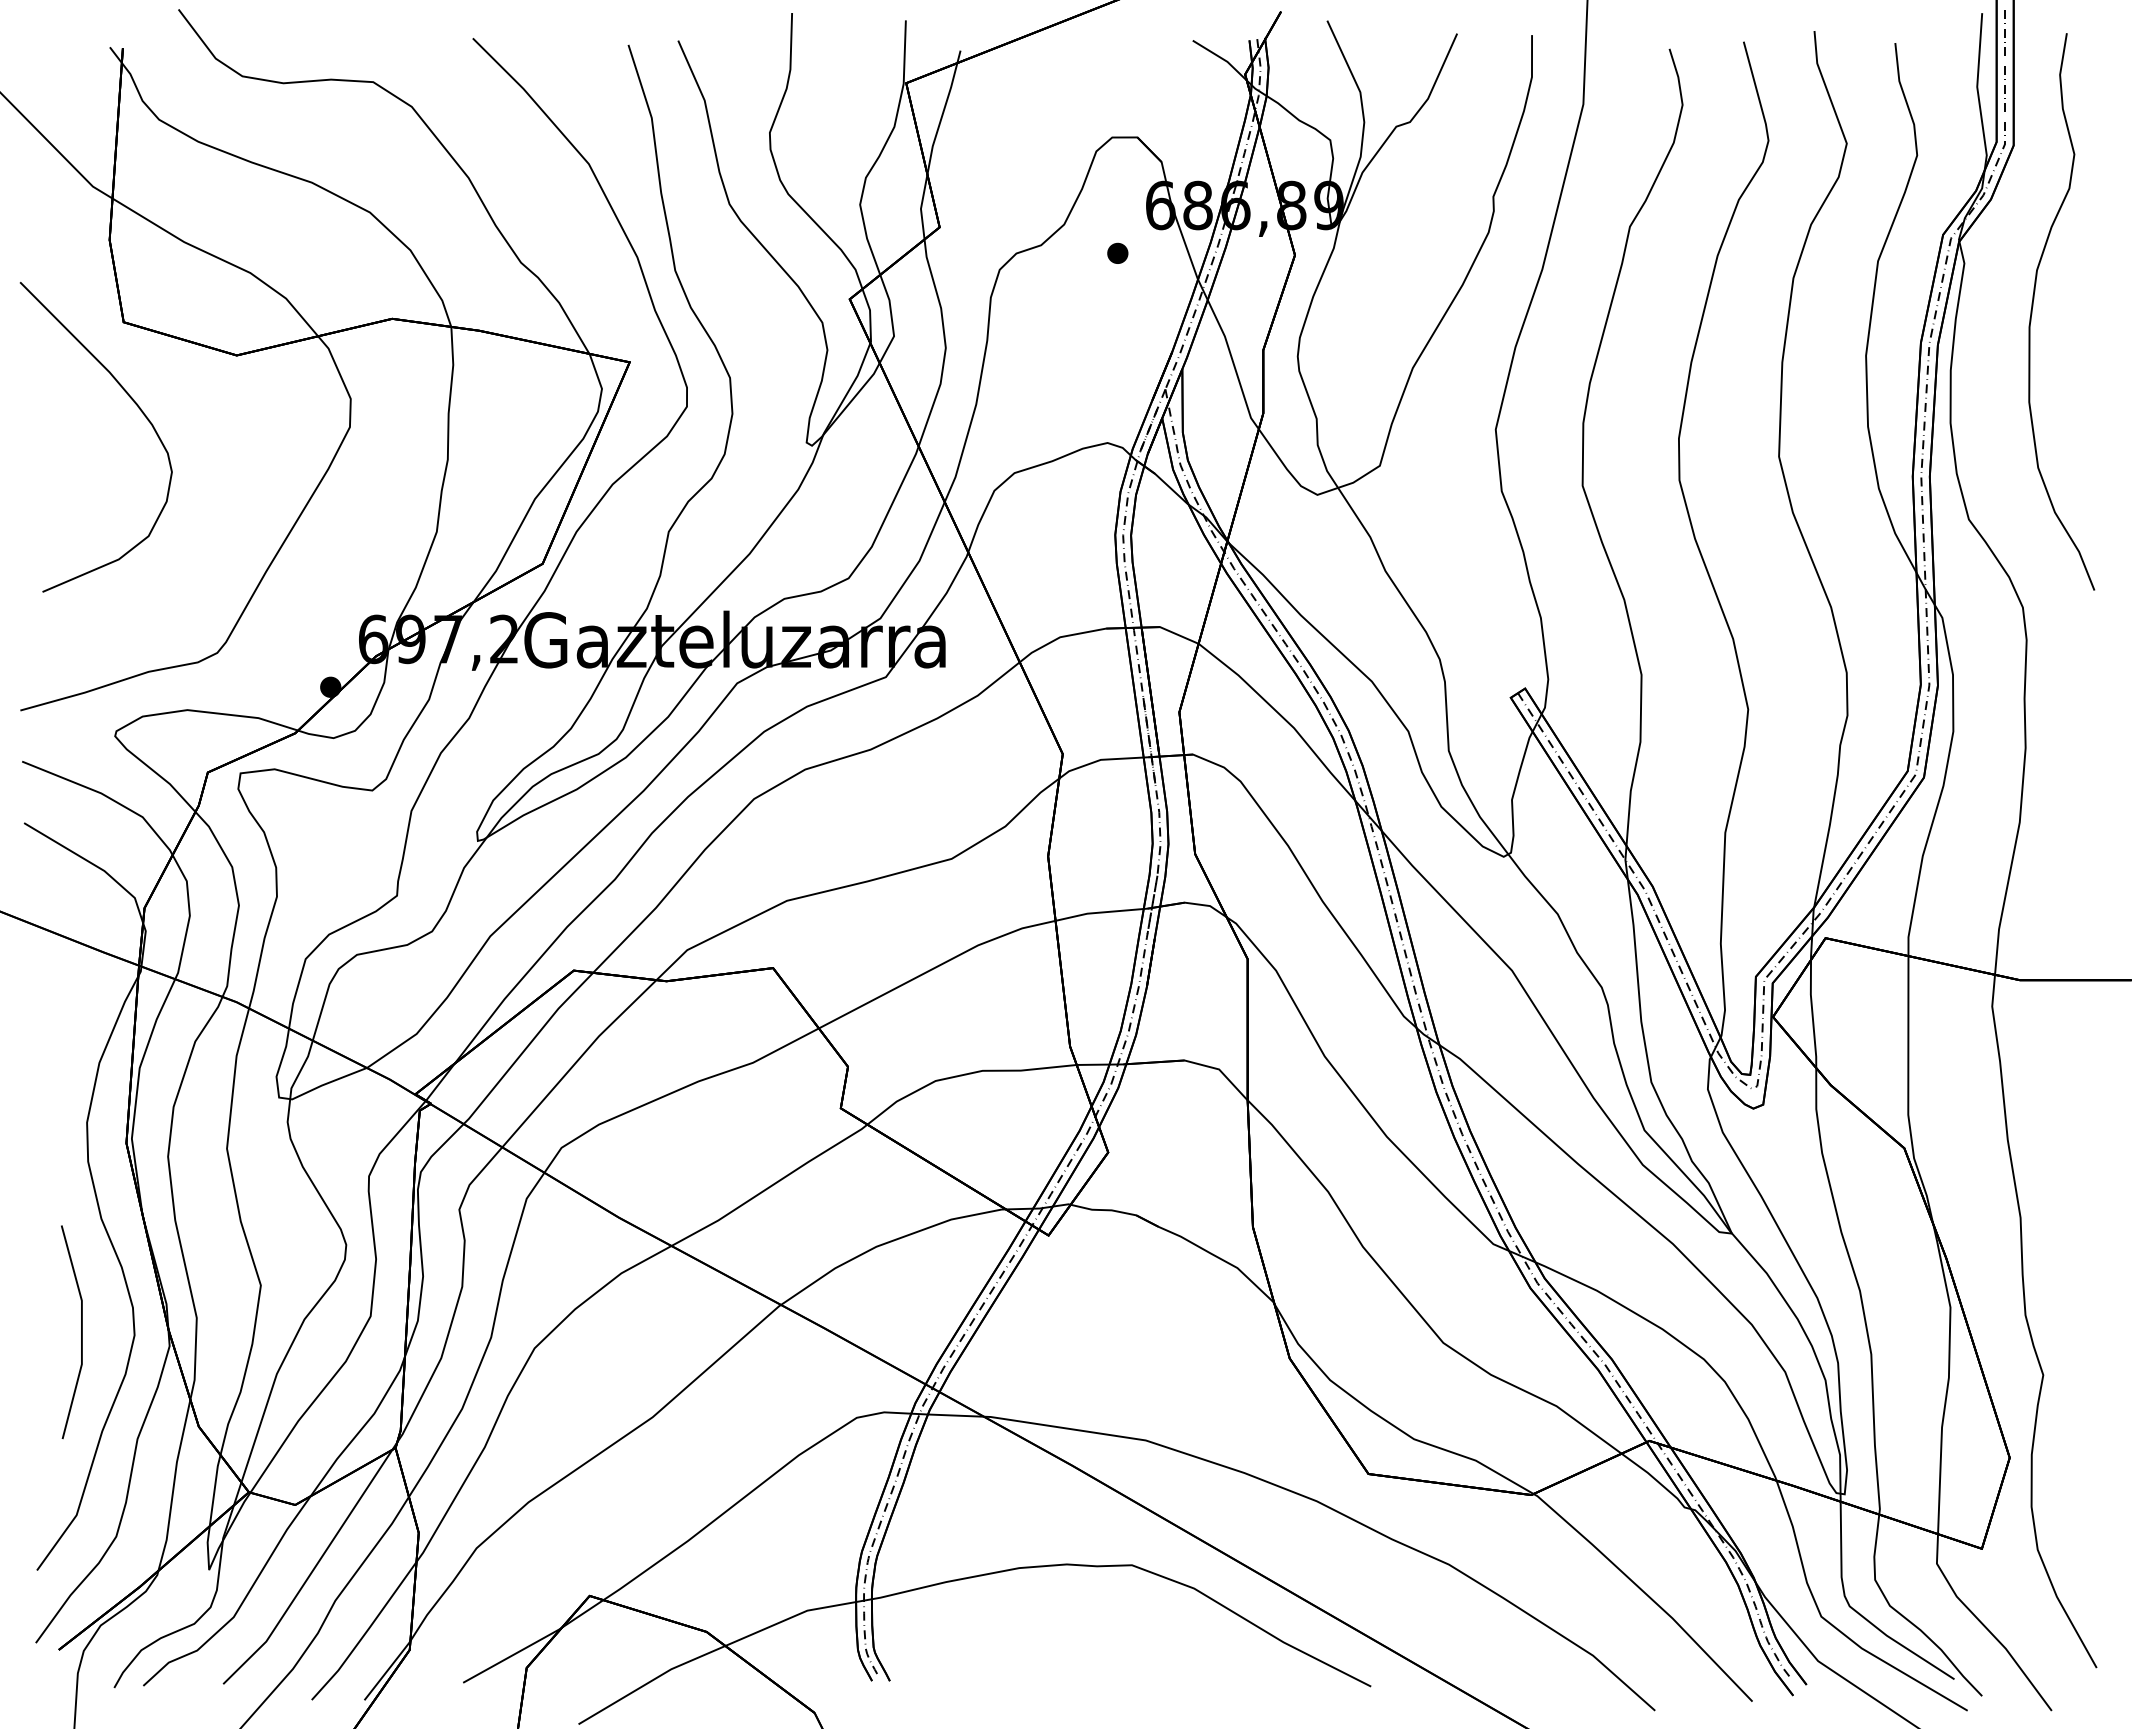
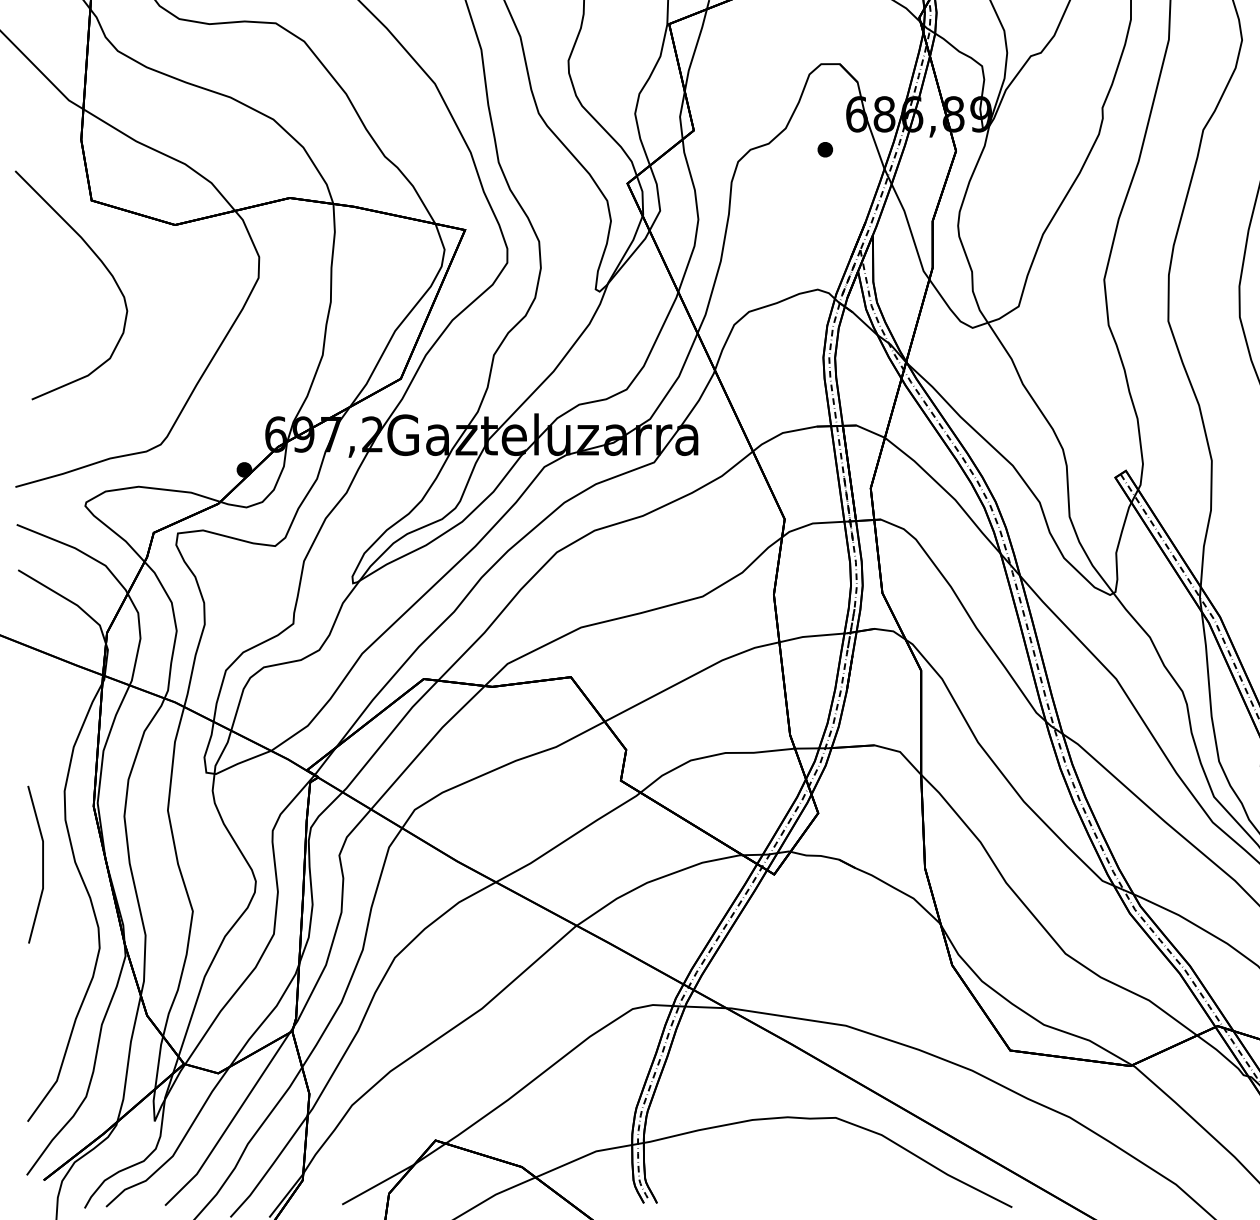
line: (81, 1332) -> (42, 864), moved

